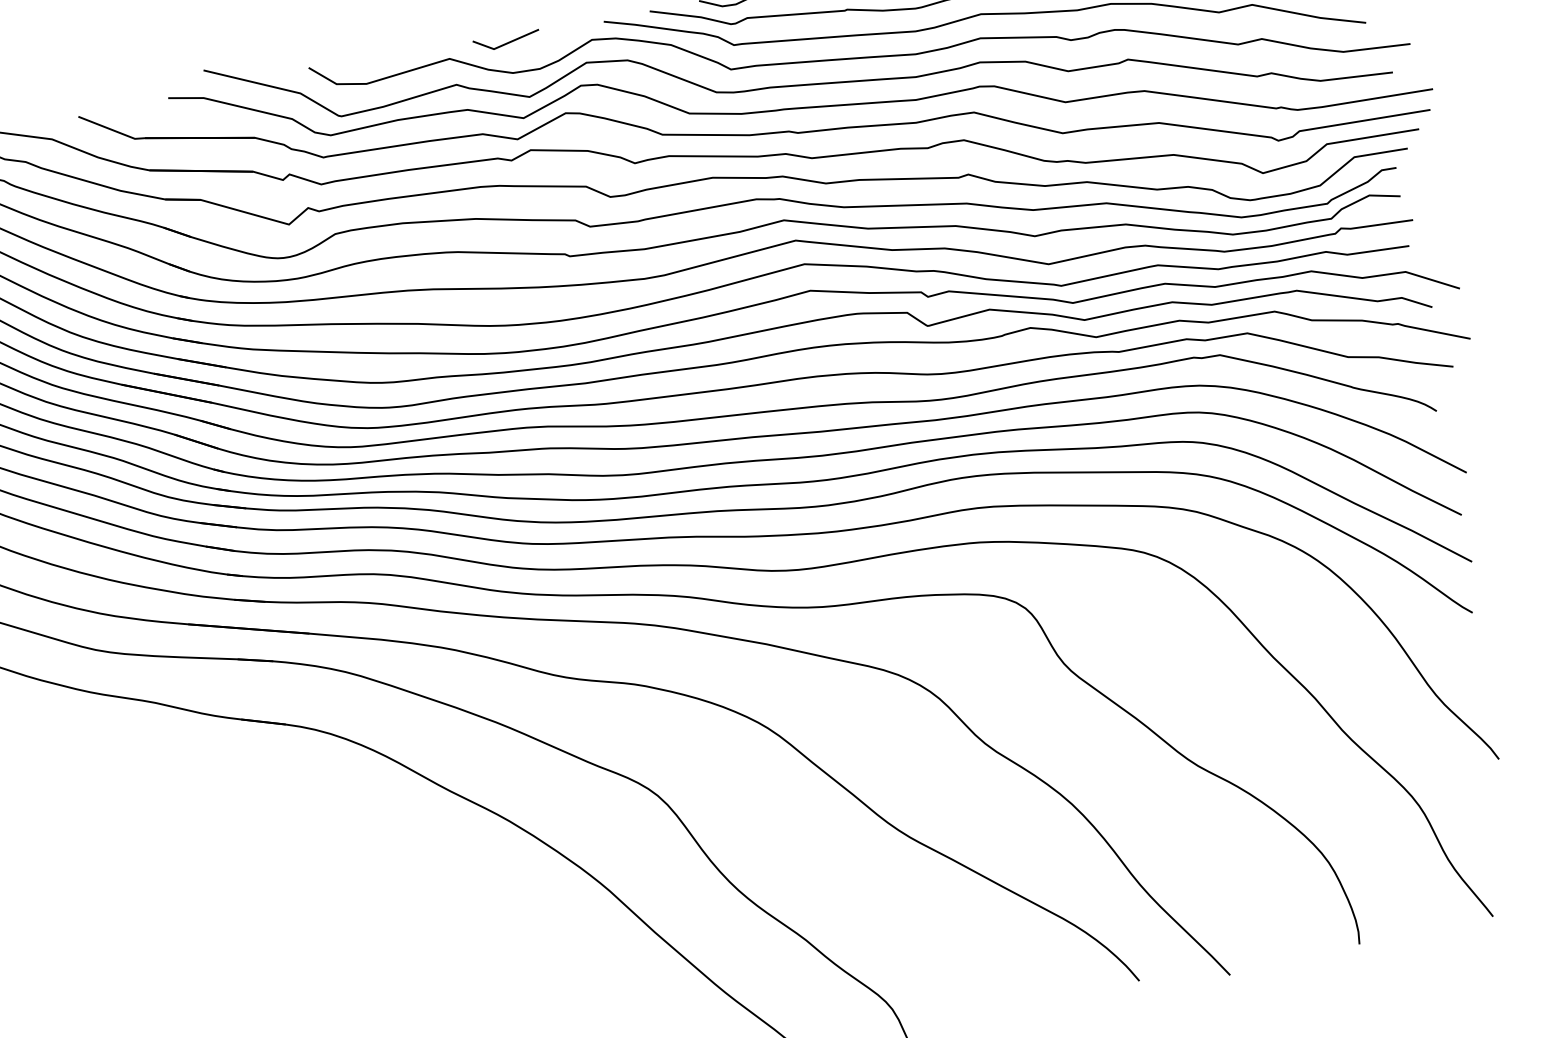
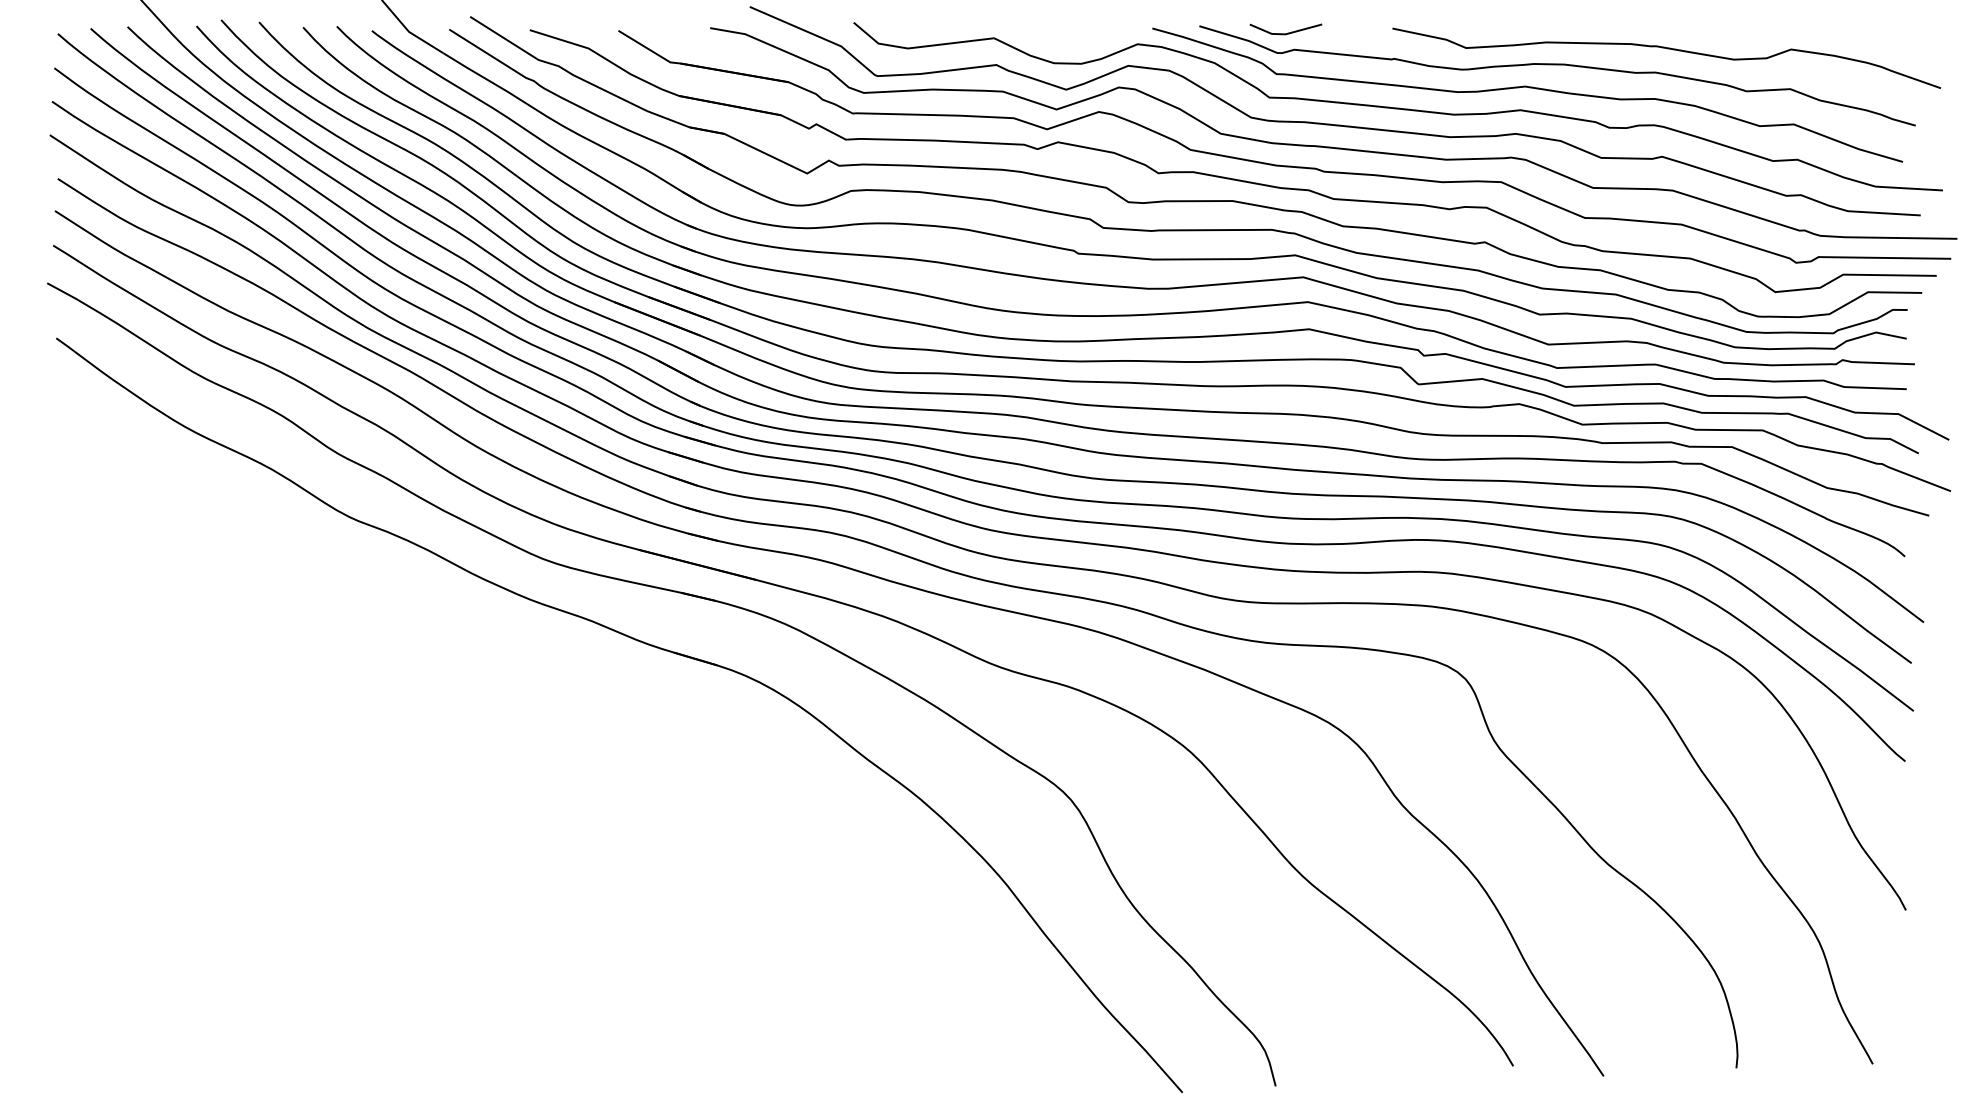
line: (507, 41) -> (1054, 31), removed

